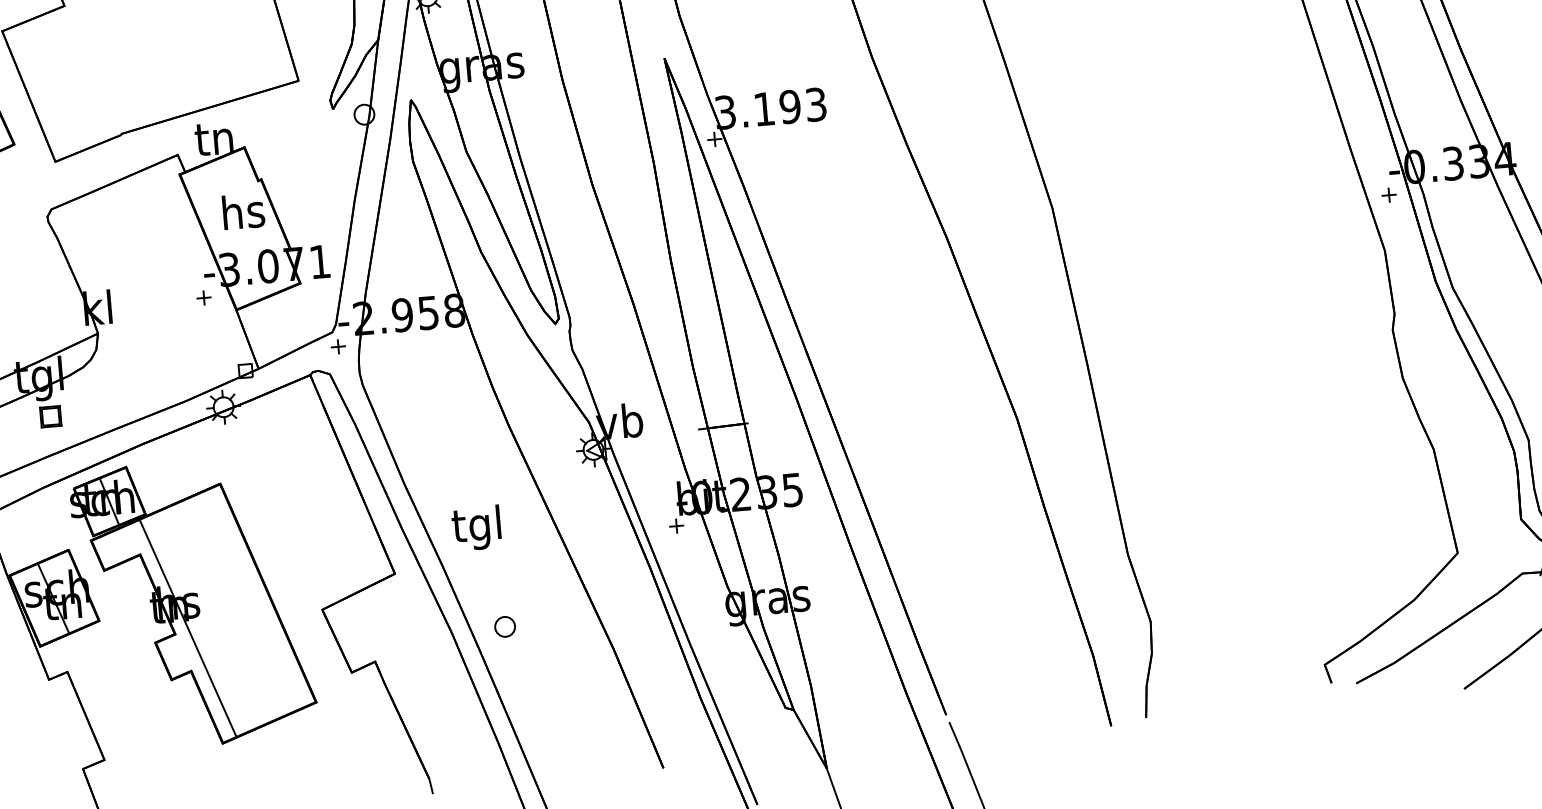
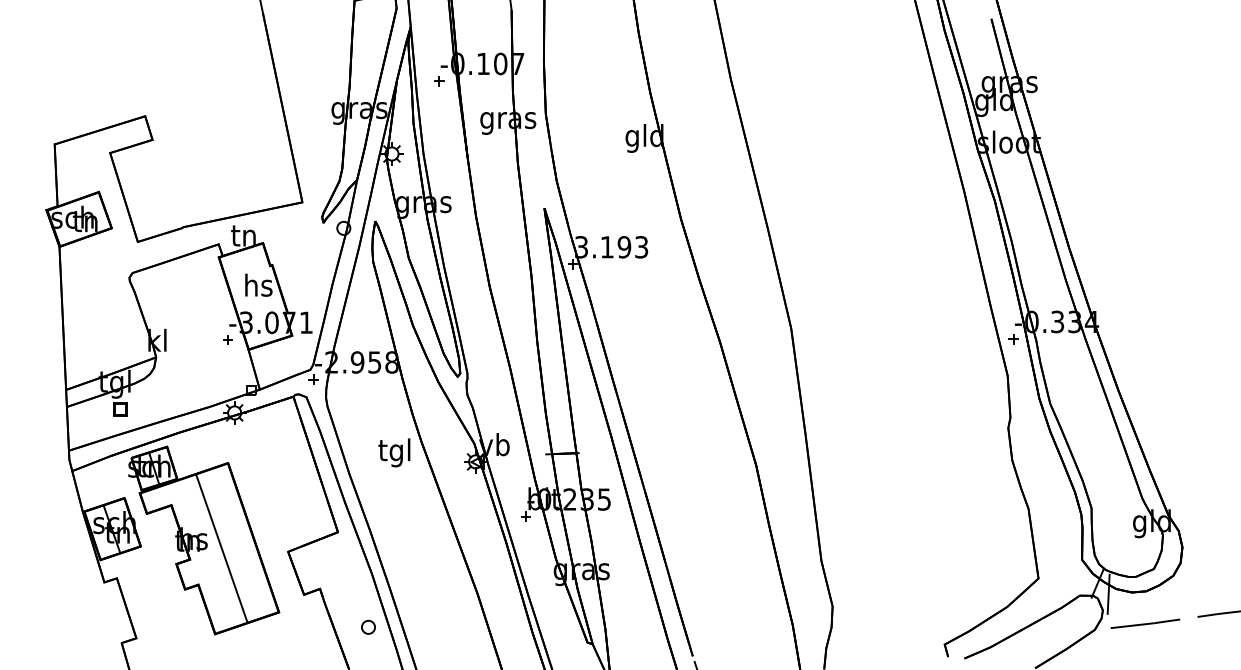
text: (476, 527) -> (394, 452), moved
part: (505, 625) -> (368, 626), moved
line: (187, 628) -> (221, 548), moved

